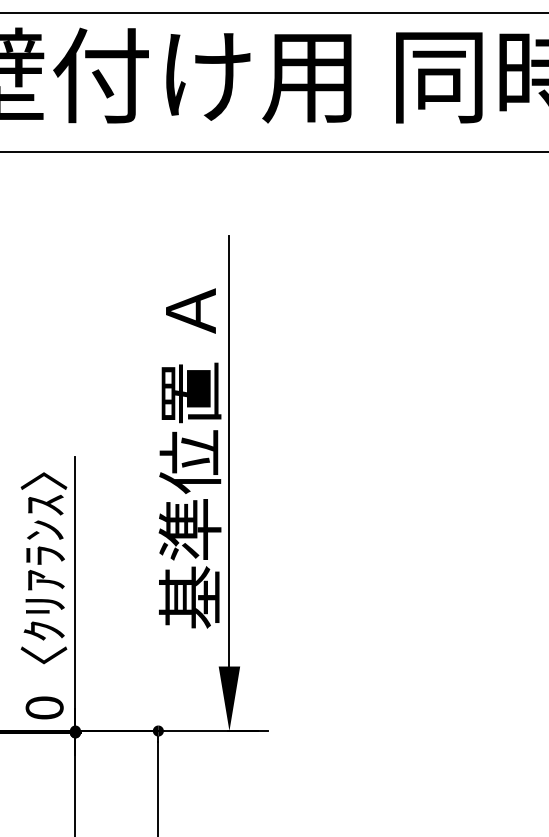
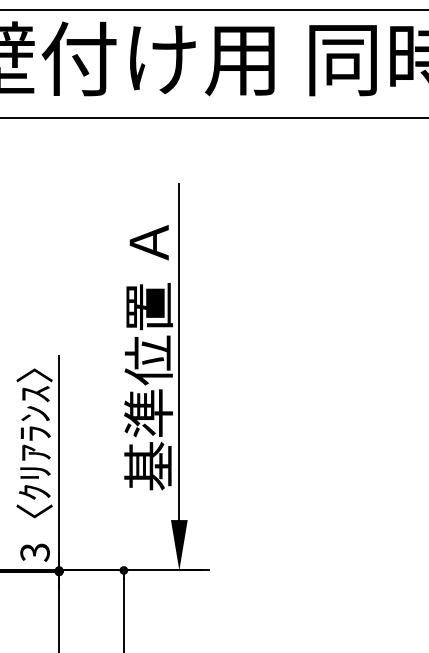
text: (44, 708) -> (34, 552), 0 -> 3

